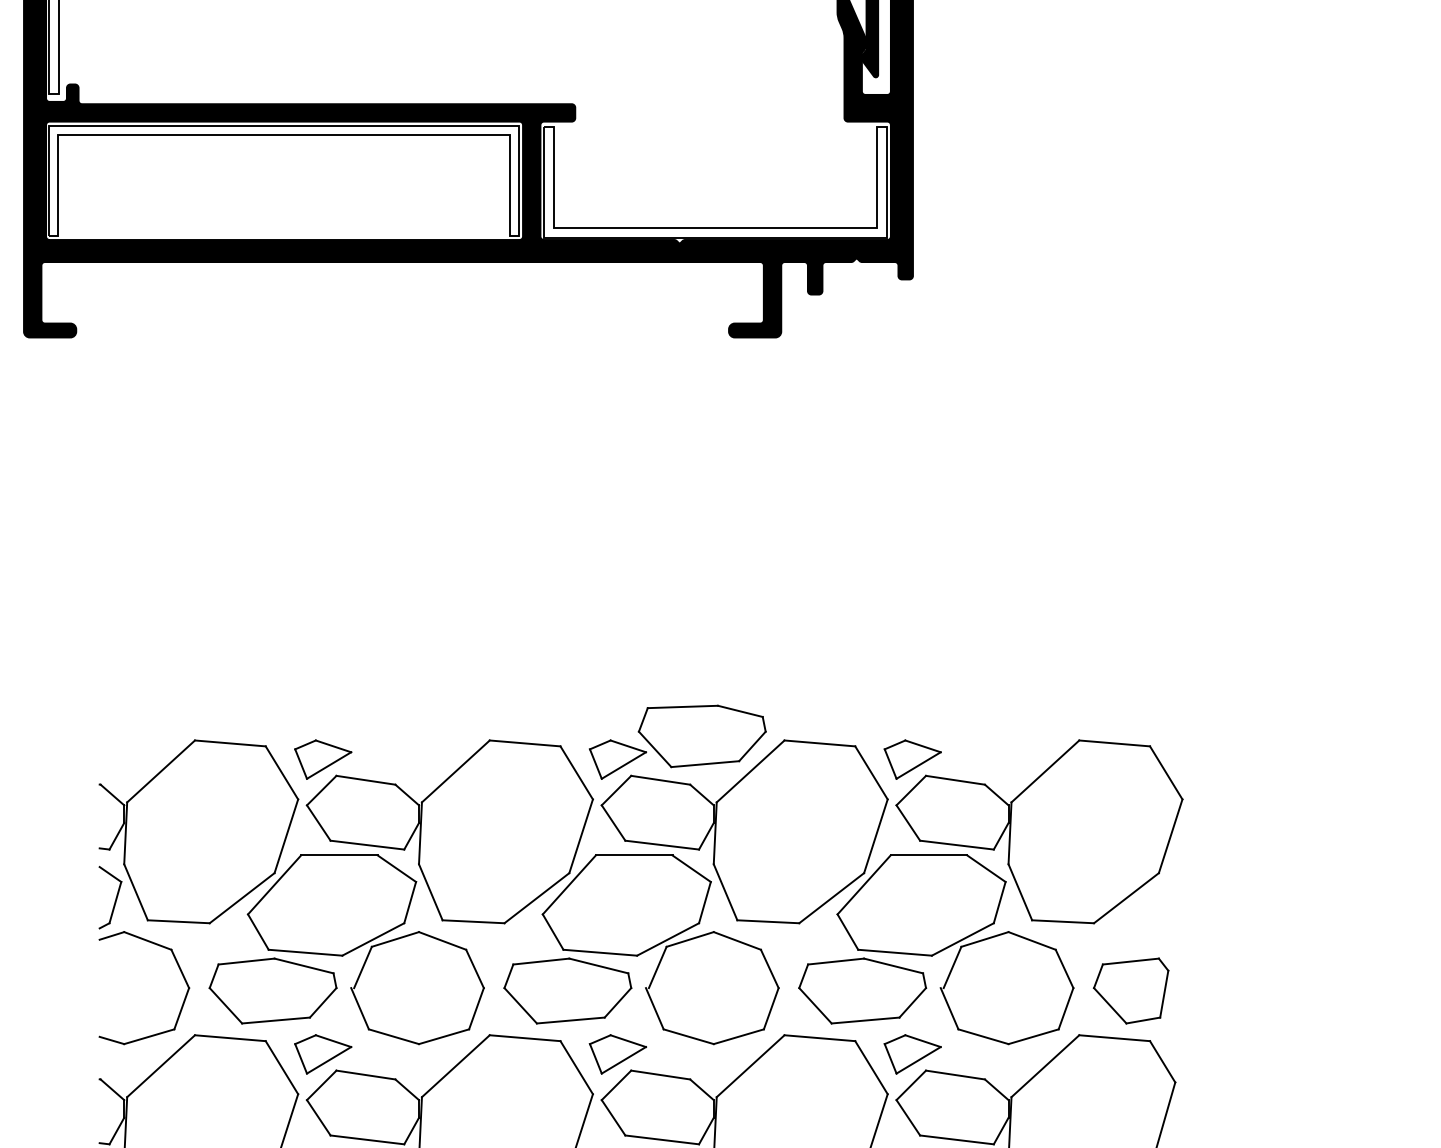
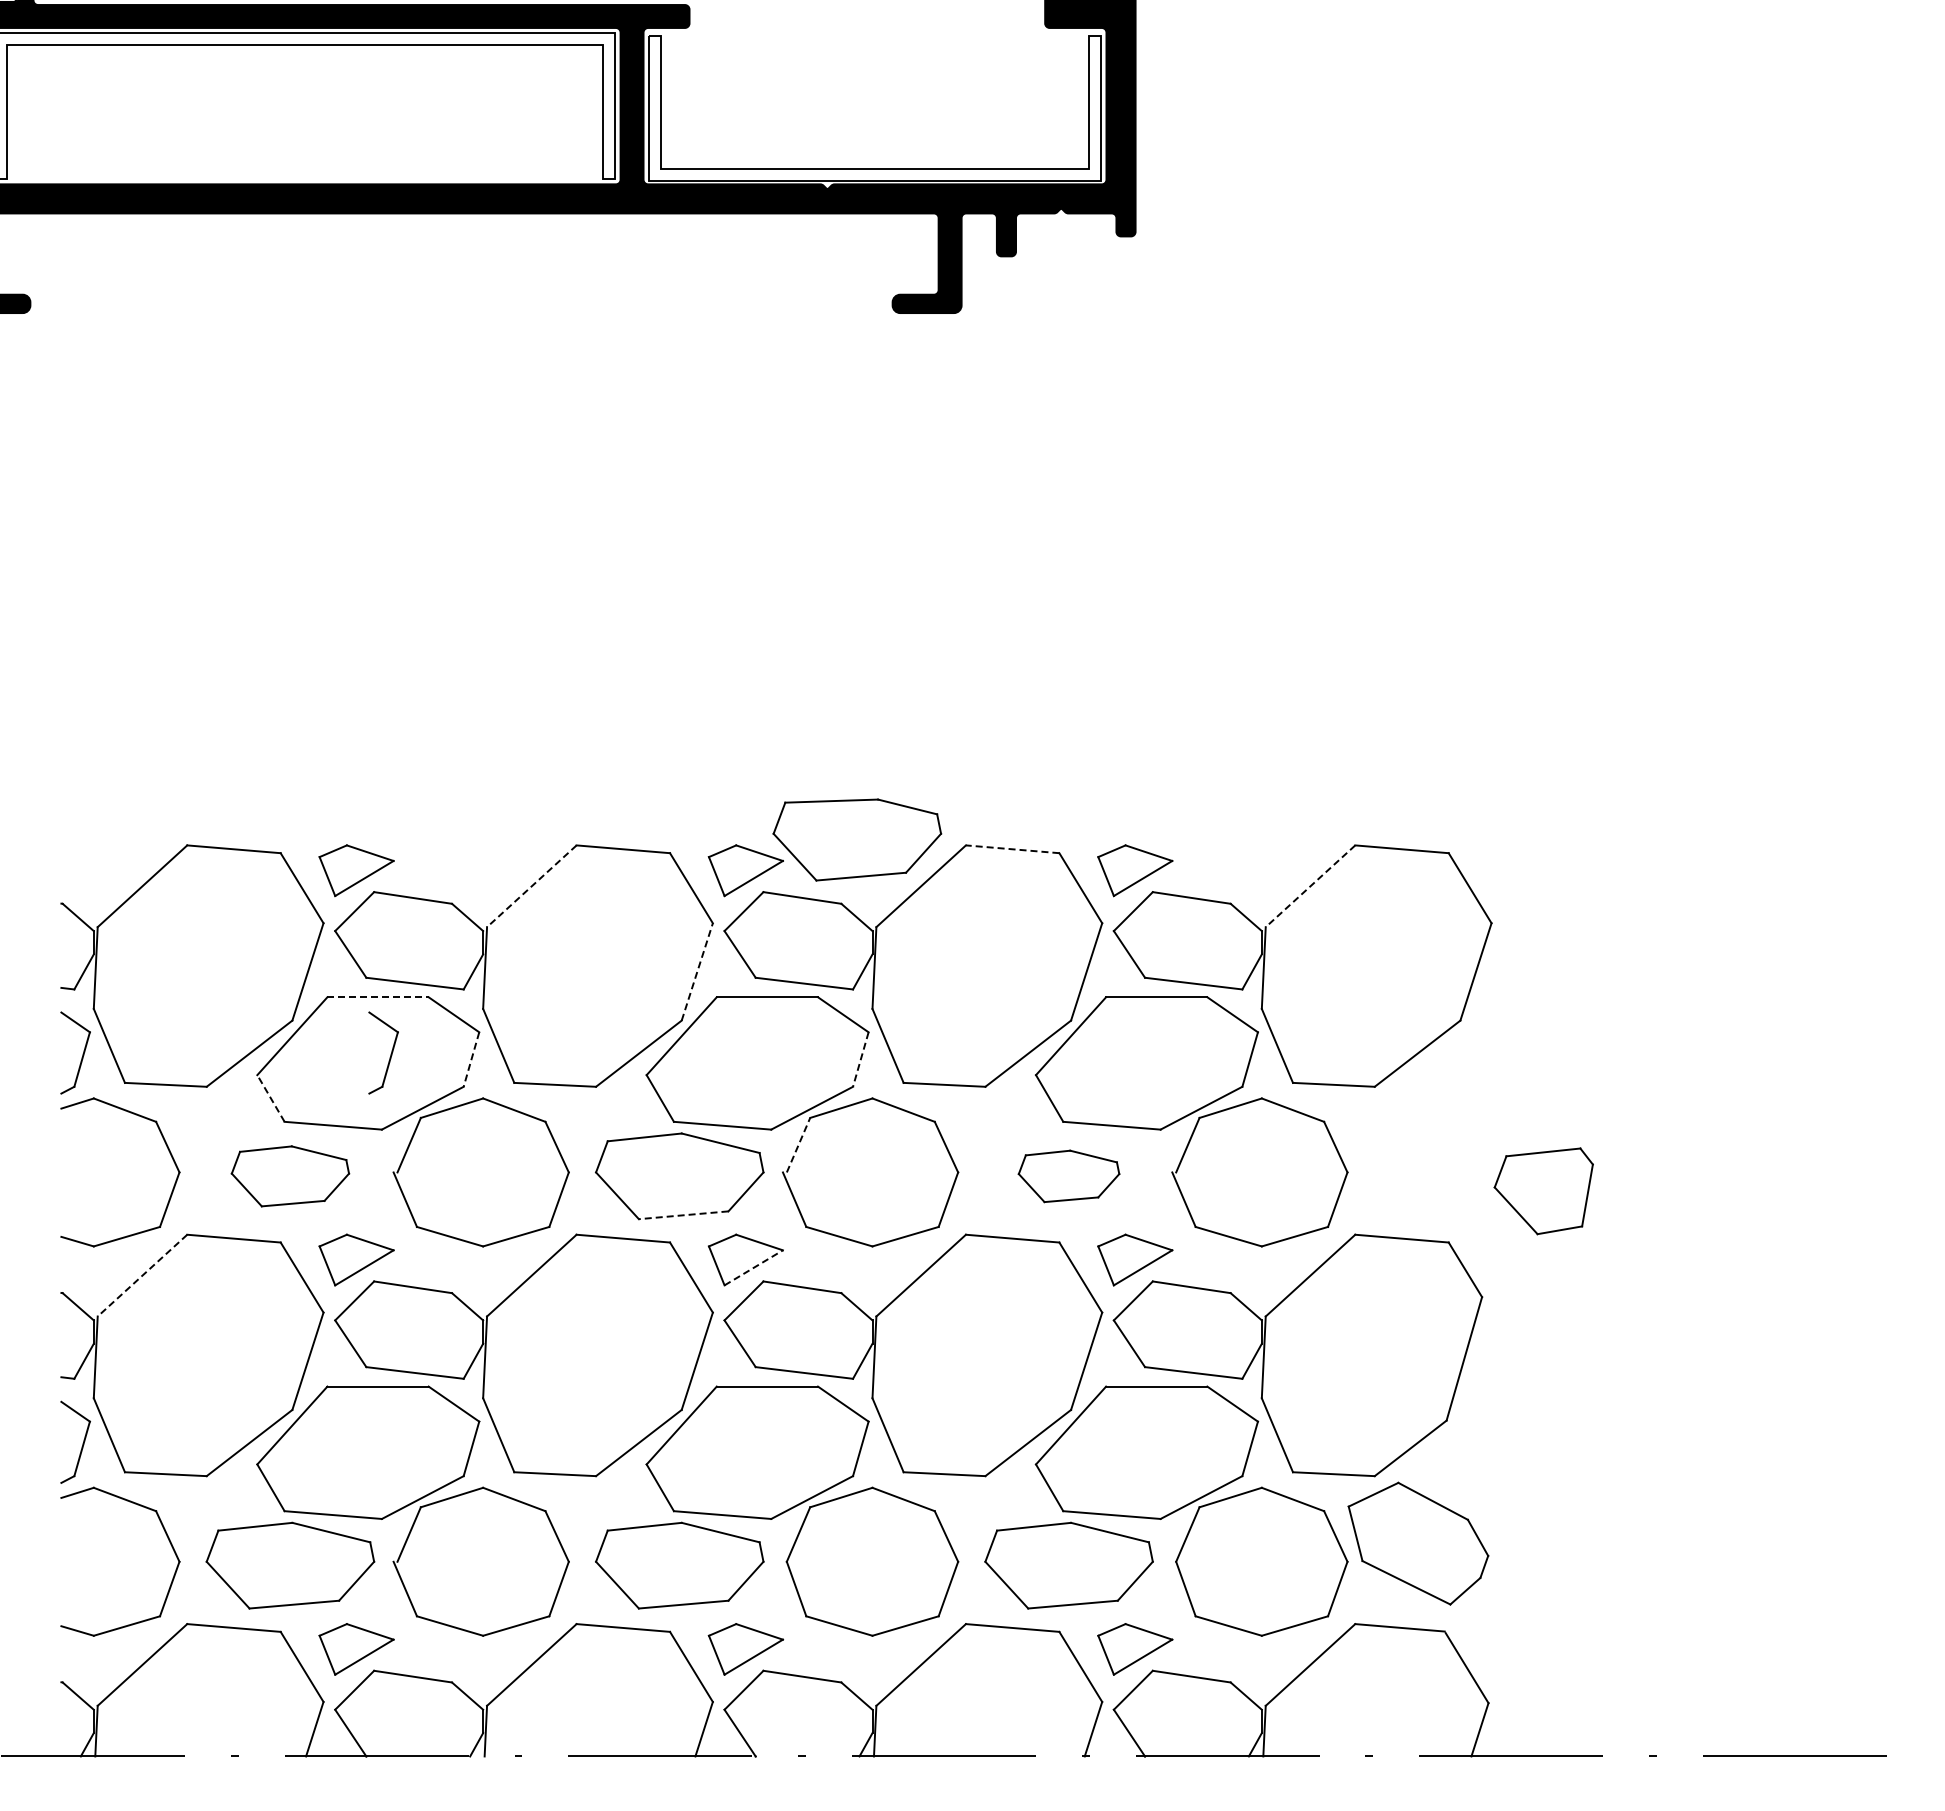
line: (819, 743) -> (1012, 849), solid -> dashed
line: (455, 771) -> (531, 886), solid -> dashed
line: (1045, 771) -> (1310, 886), solid -> dashed
line: (581, 835) -> (697, 971), solid -> dashed
line: (339, 855) -> (378, 997), solid -> dashed
part: (348, 898) -> (390, 1053), added
line: (410, 903) -> (471, 1060), solid -> dashed
line: (704, 903) -> (860, 1060), solid -> dashed
line: (258, 932) -> (270, 1098), solid -> dashed
line: (657, 967) -> (798, 1145), solid -> dashed
part: (273, 991) -> (290, 1176), size x0.7
part: (862, 991) -> (1068, 1176), size x0.6
part: (1130, 991) -> (1543, 1191), moved
line: (570, 1020) -> (683, 1215), solid -> dashed
line: (624, 1060) -> (754, 1267), solid -> dashed
line: (161, 1066) -> (142, 1275), solid -> dashed

